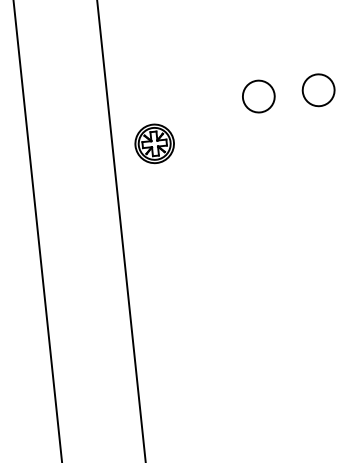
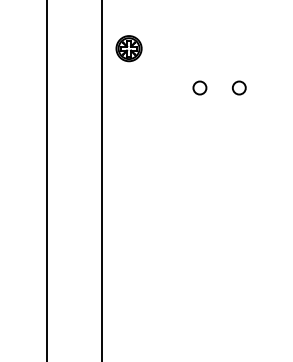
circle: (319, 89) -> (239, 87), size x0.62
circle: (258, 95) -> (199, 87), size x0.62
part: (153, 143) -> (128, 48), moved

